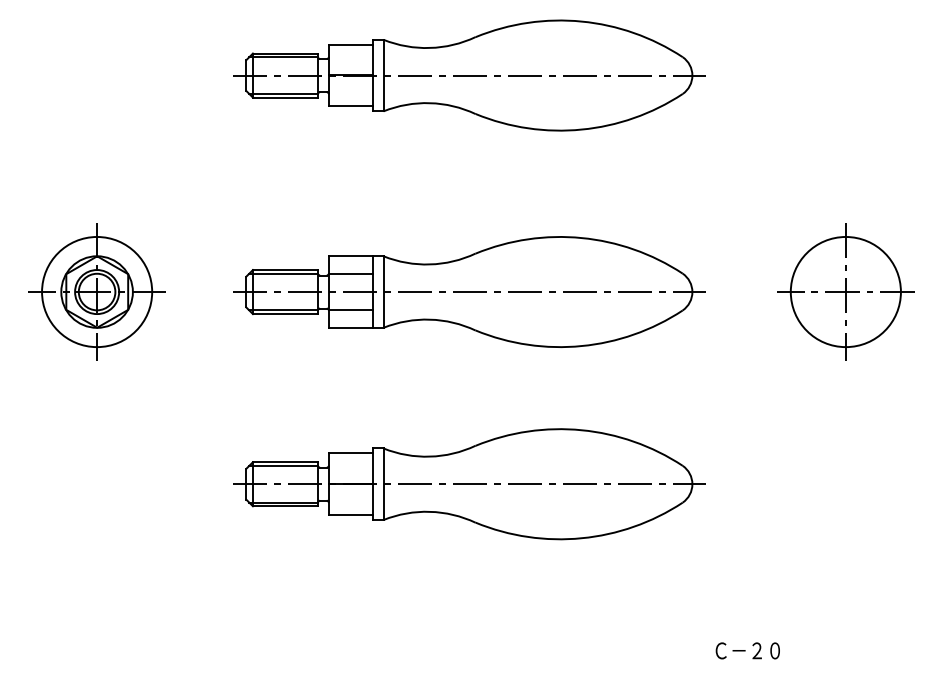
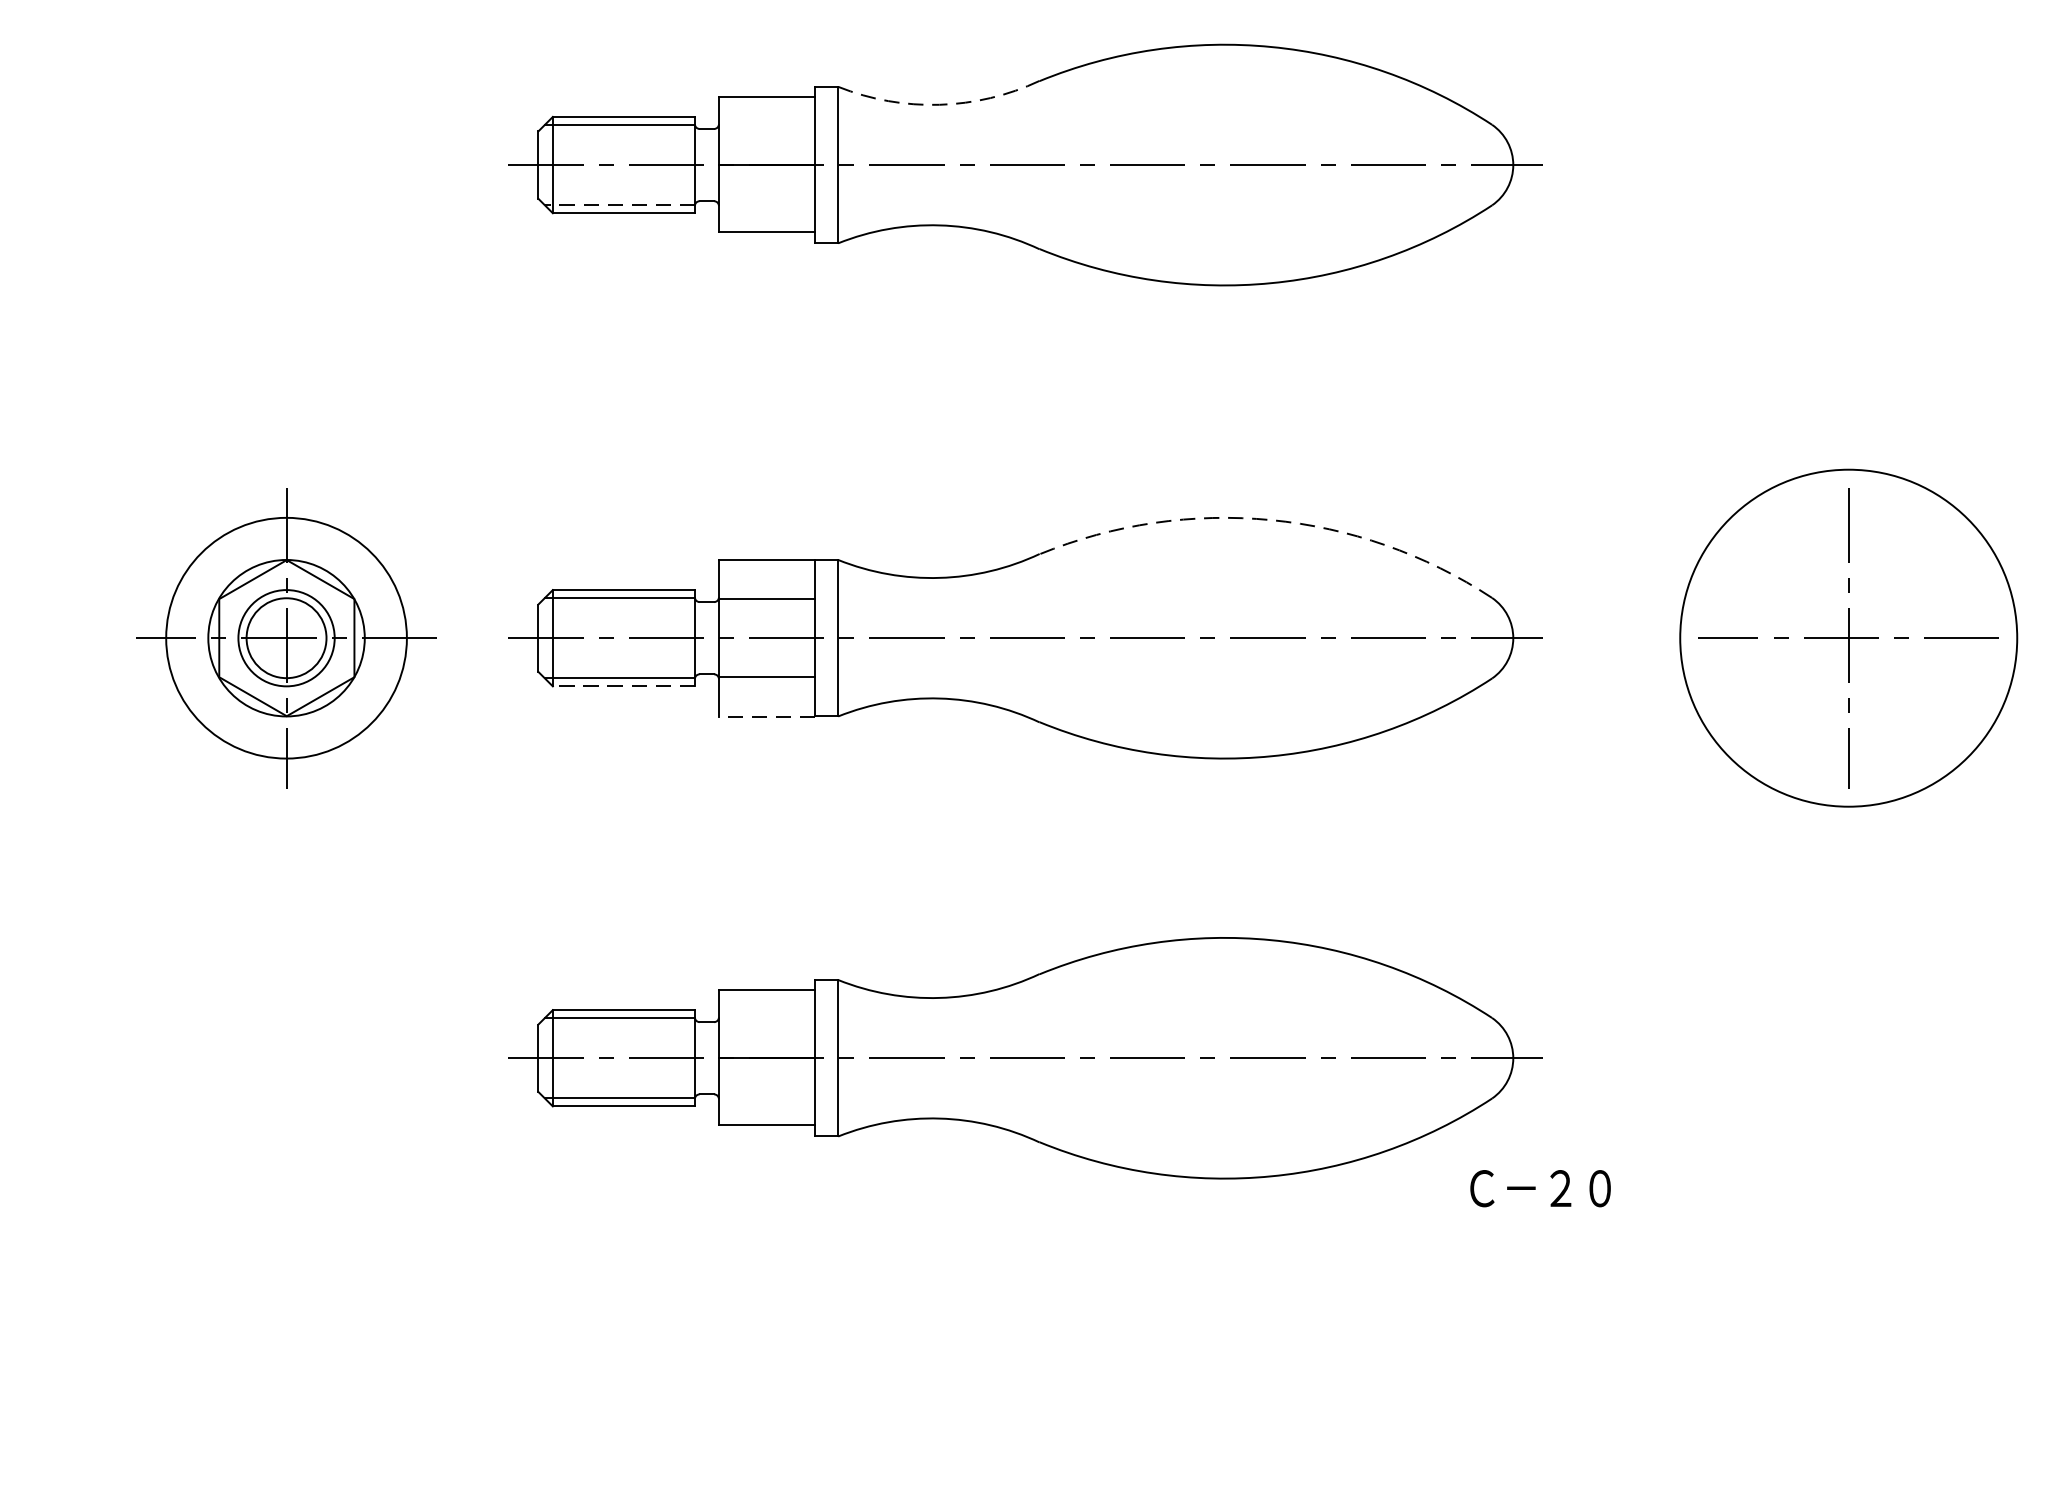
arc: (429, 48) -> (938, 105), solid -> dashed
line: (283, 93) -> (619, 204), solid -> dashed
arc: (581, 238) -> (1270, 521), solid -> dashed
part: (96, 291) -> (285, 636), moved
circle: (845, 291) -> (1847, 636), size x1.4
line: (284, 314) -> (621, 687), solid -> dashed
line: (351, 327) -> (768, 715), solid -> dashed
text: (747, 650) -> (1539, 1187), moved

